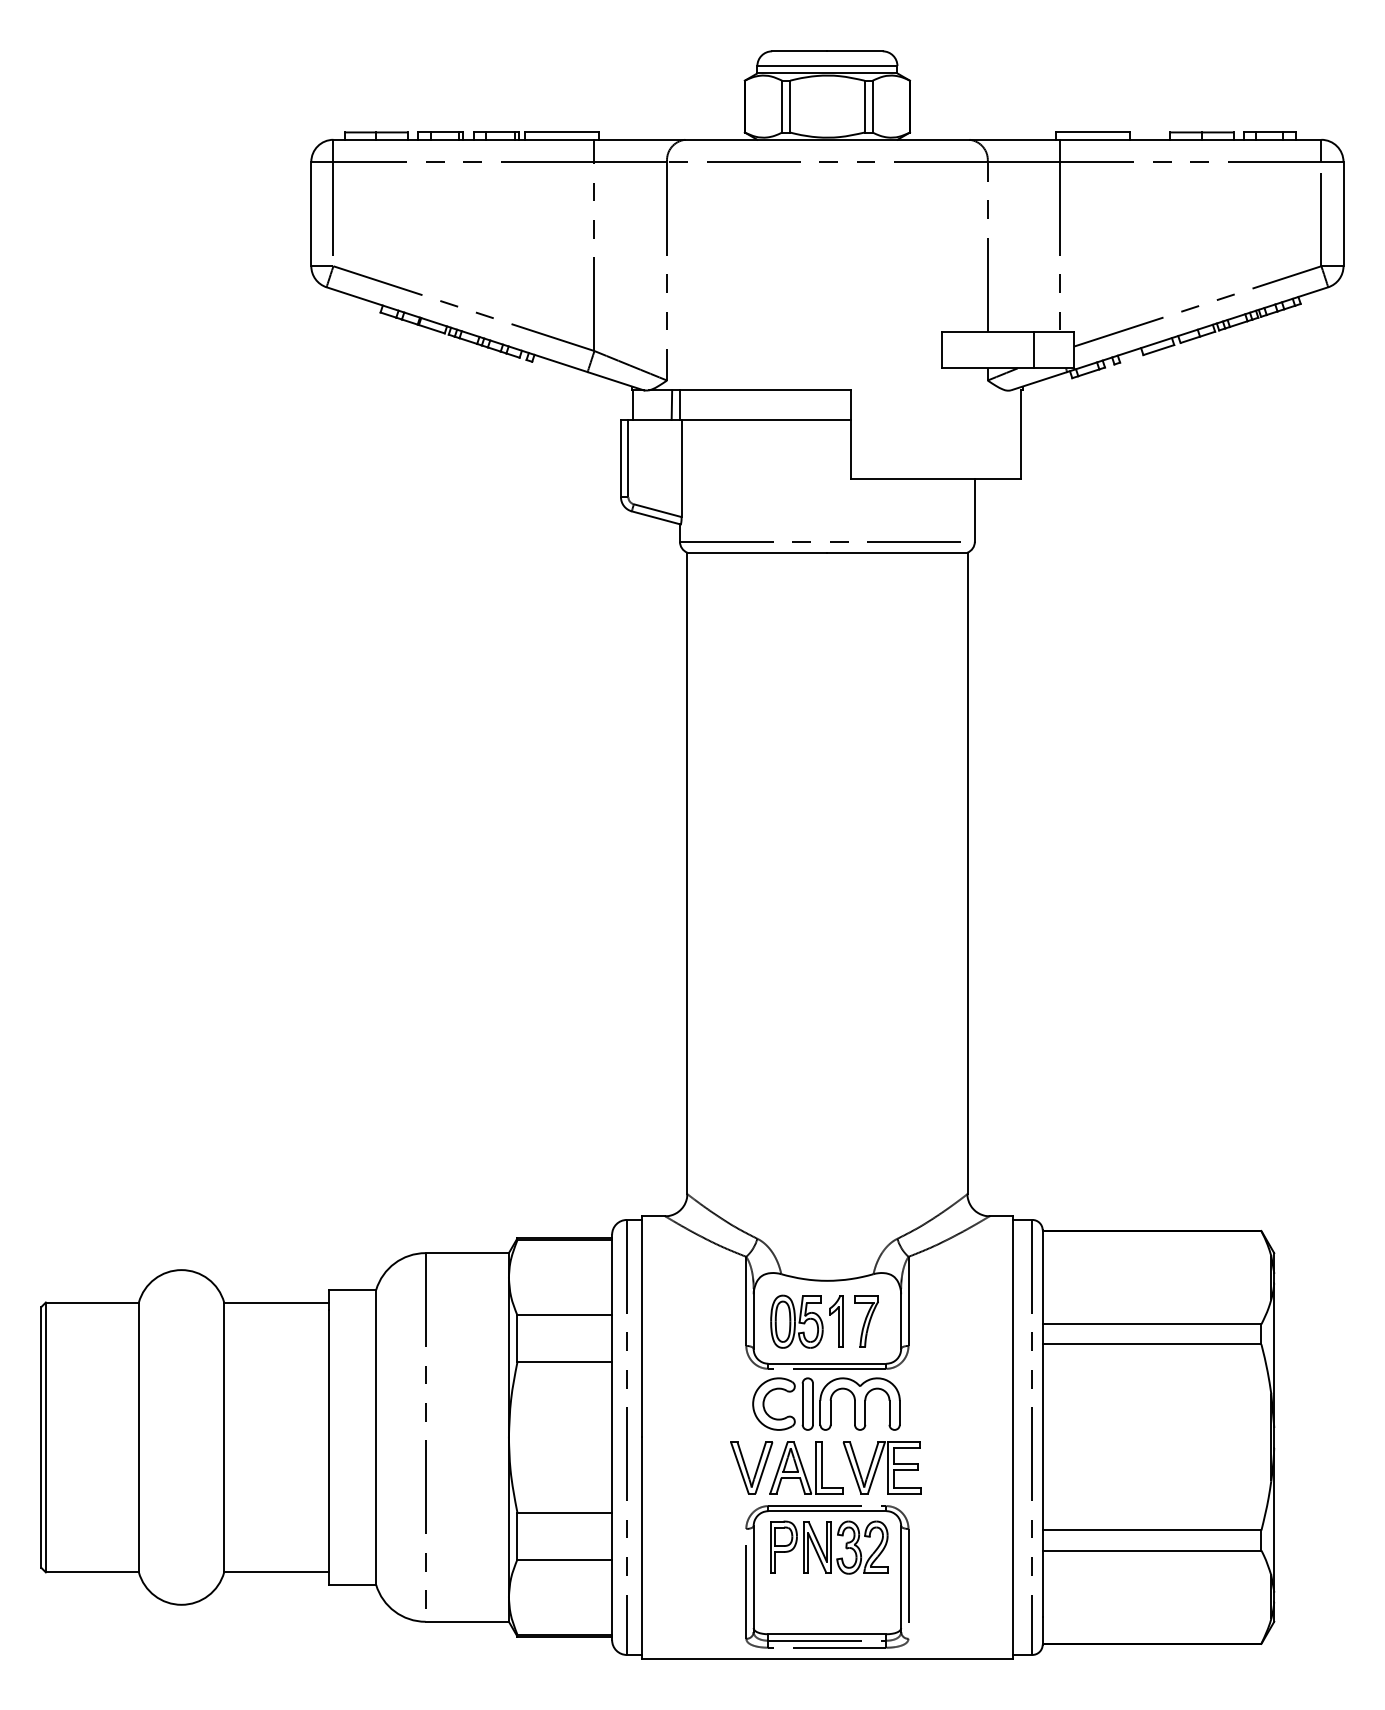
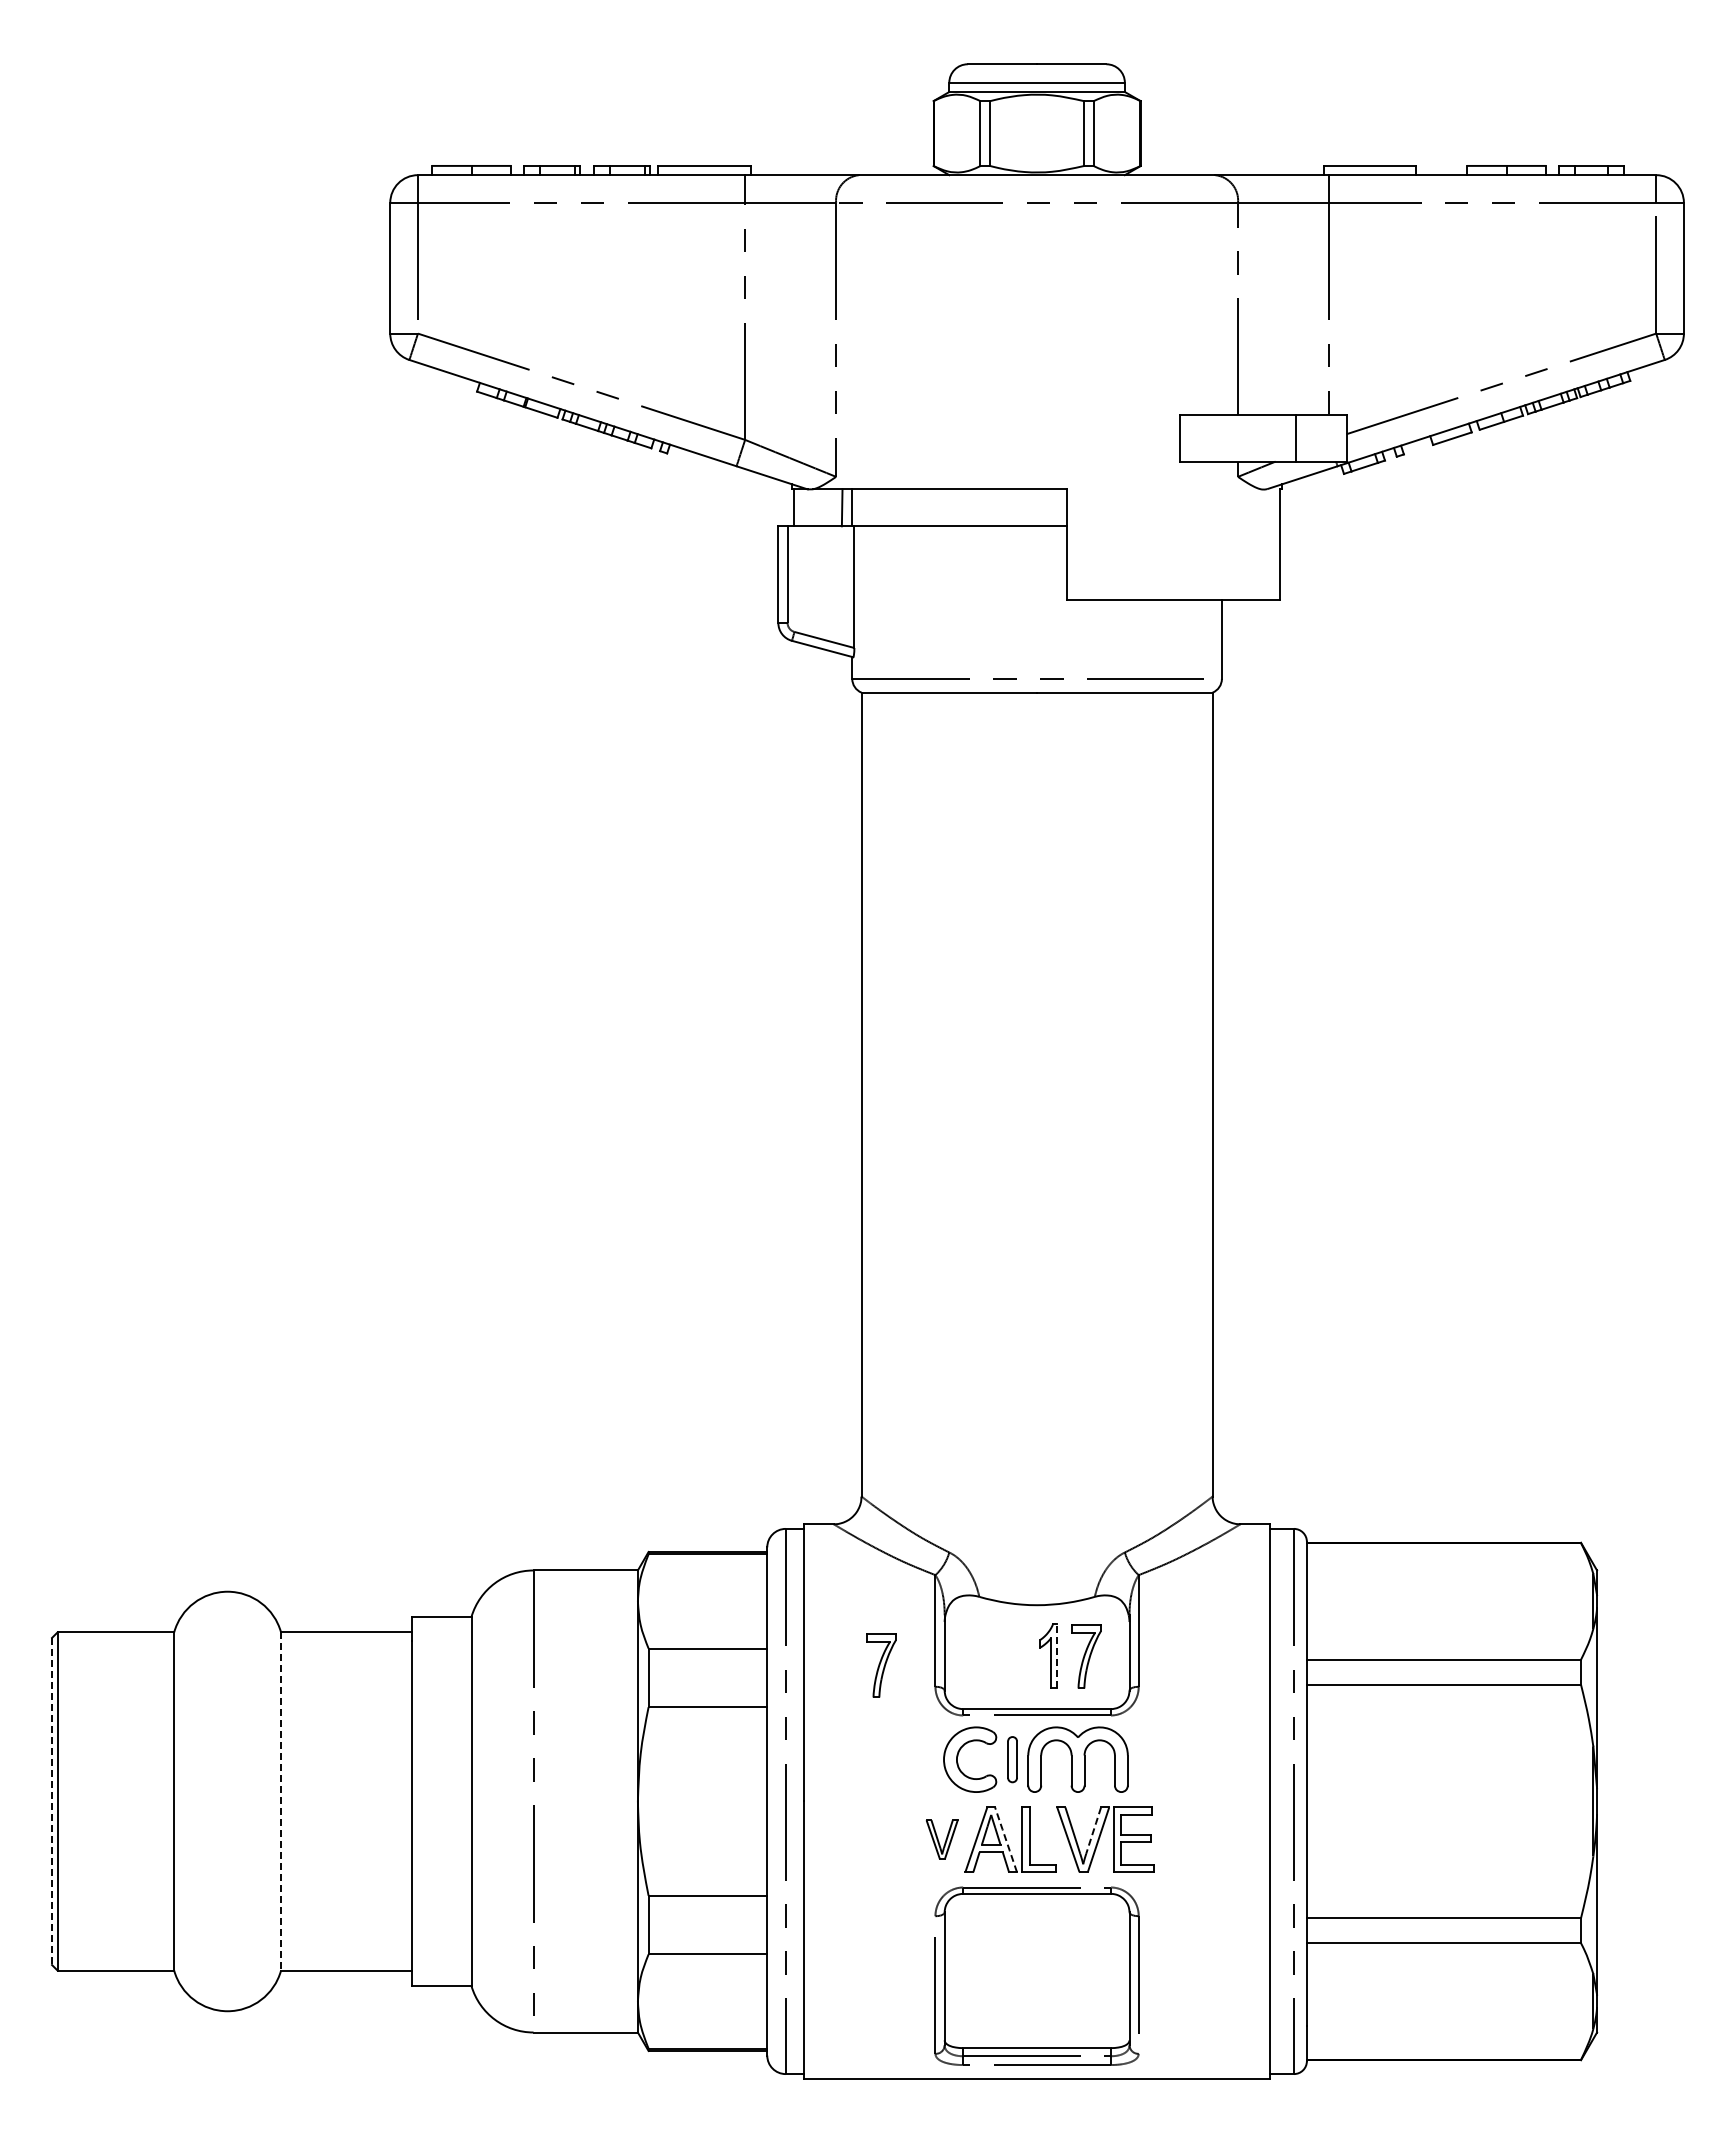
line: (842, 1320) -> (1056, 1655), solid -> dashed
part: (796, 1321) -> (998, 1656), removed
part: (703, 1328) -> (881, 1665), added
part: (807, 1403) -> (1012, 1759), size x0.7
line: (41, 1437) -> (52, 1801), solid -> dashed
line: (224, 1437) -> (281, 1801), solid -> dashed
line: (872, 1461) -> (1093, 1831), solid -> dashed
part: (751, 1467) -> (941, 1839), size x0.6
line: (802, 1467) -> (1005, 1839), solid -> dashed
part: (829, 1547) -> (1039, 1939), removed

